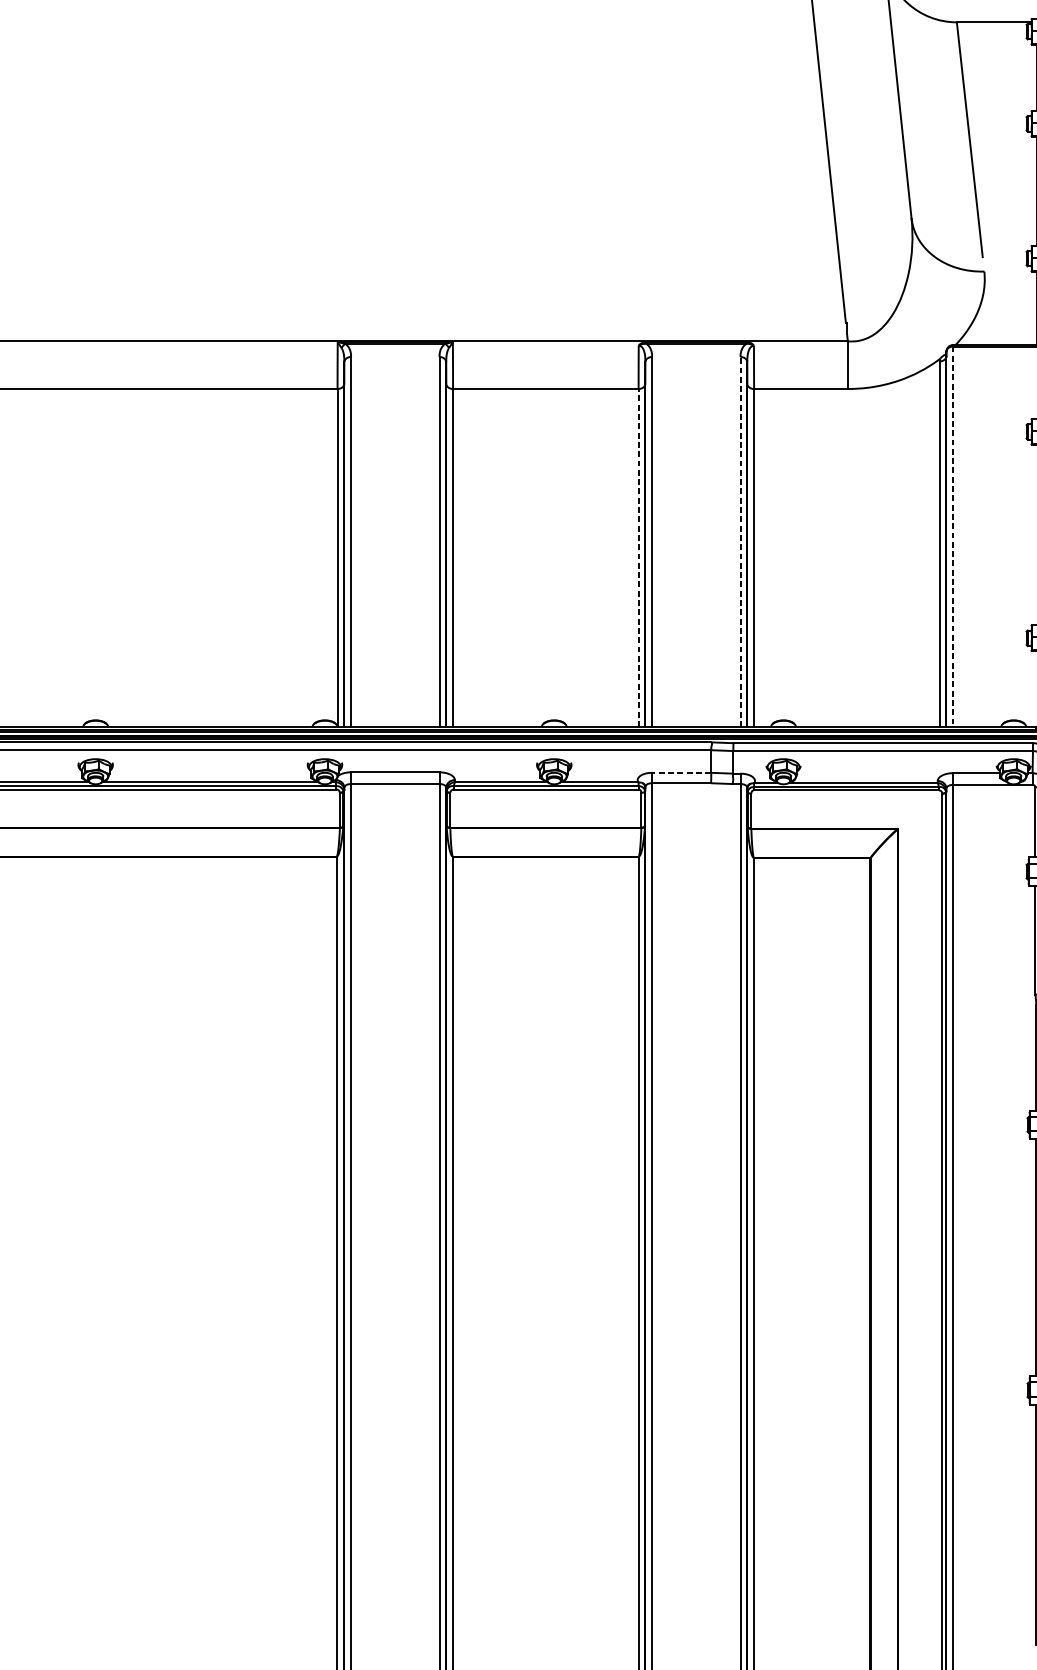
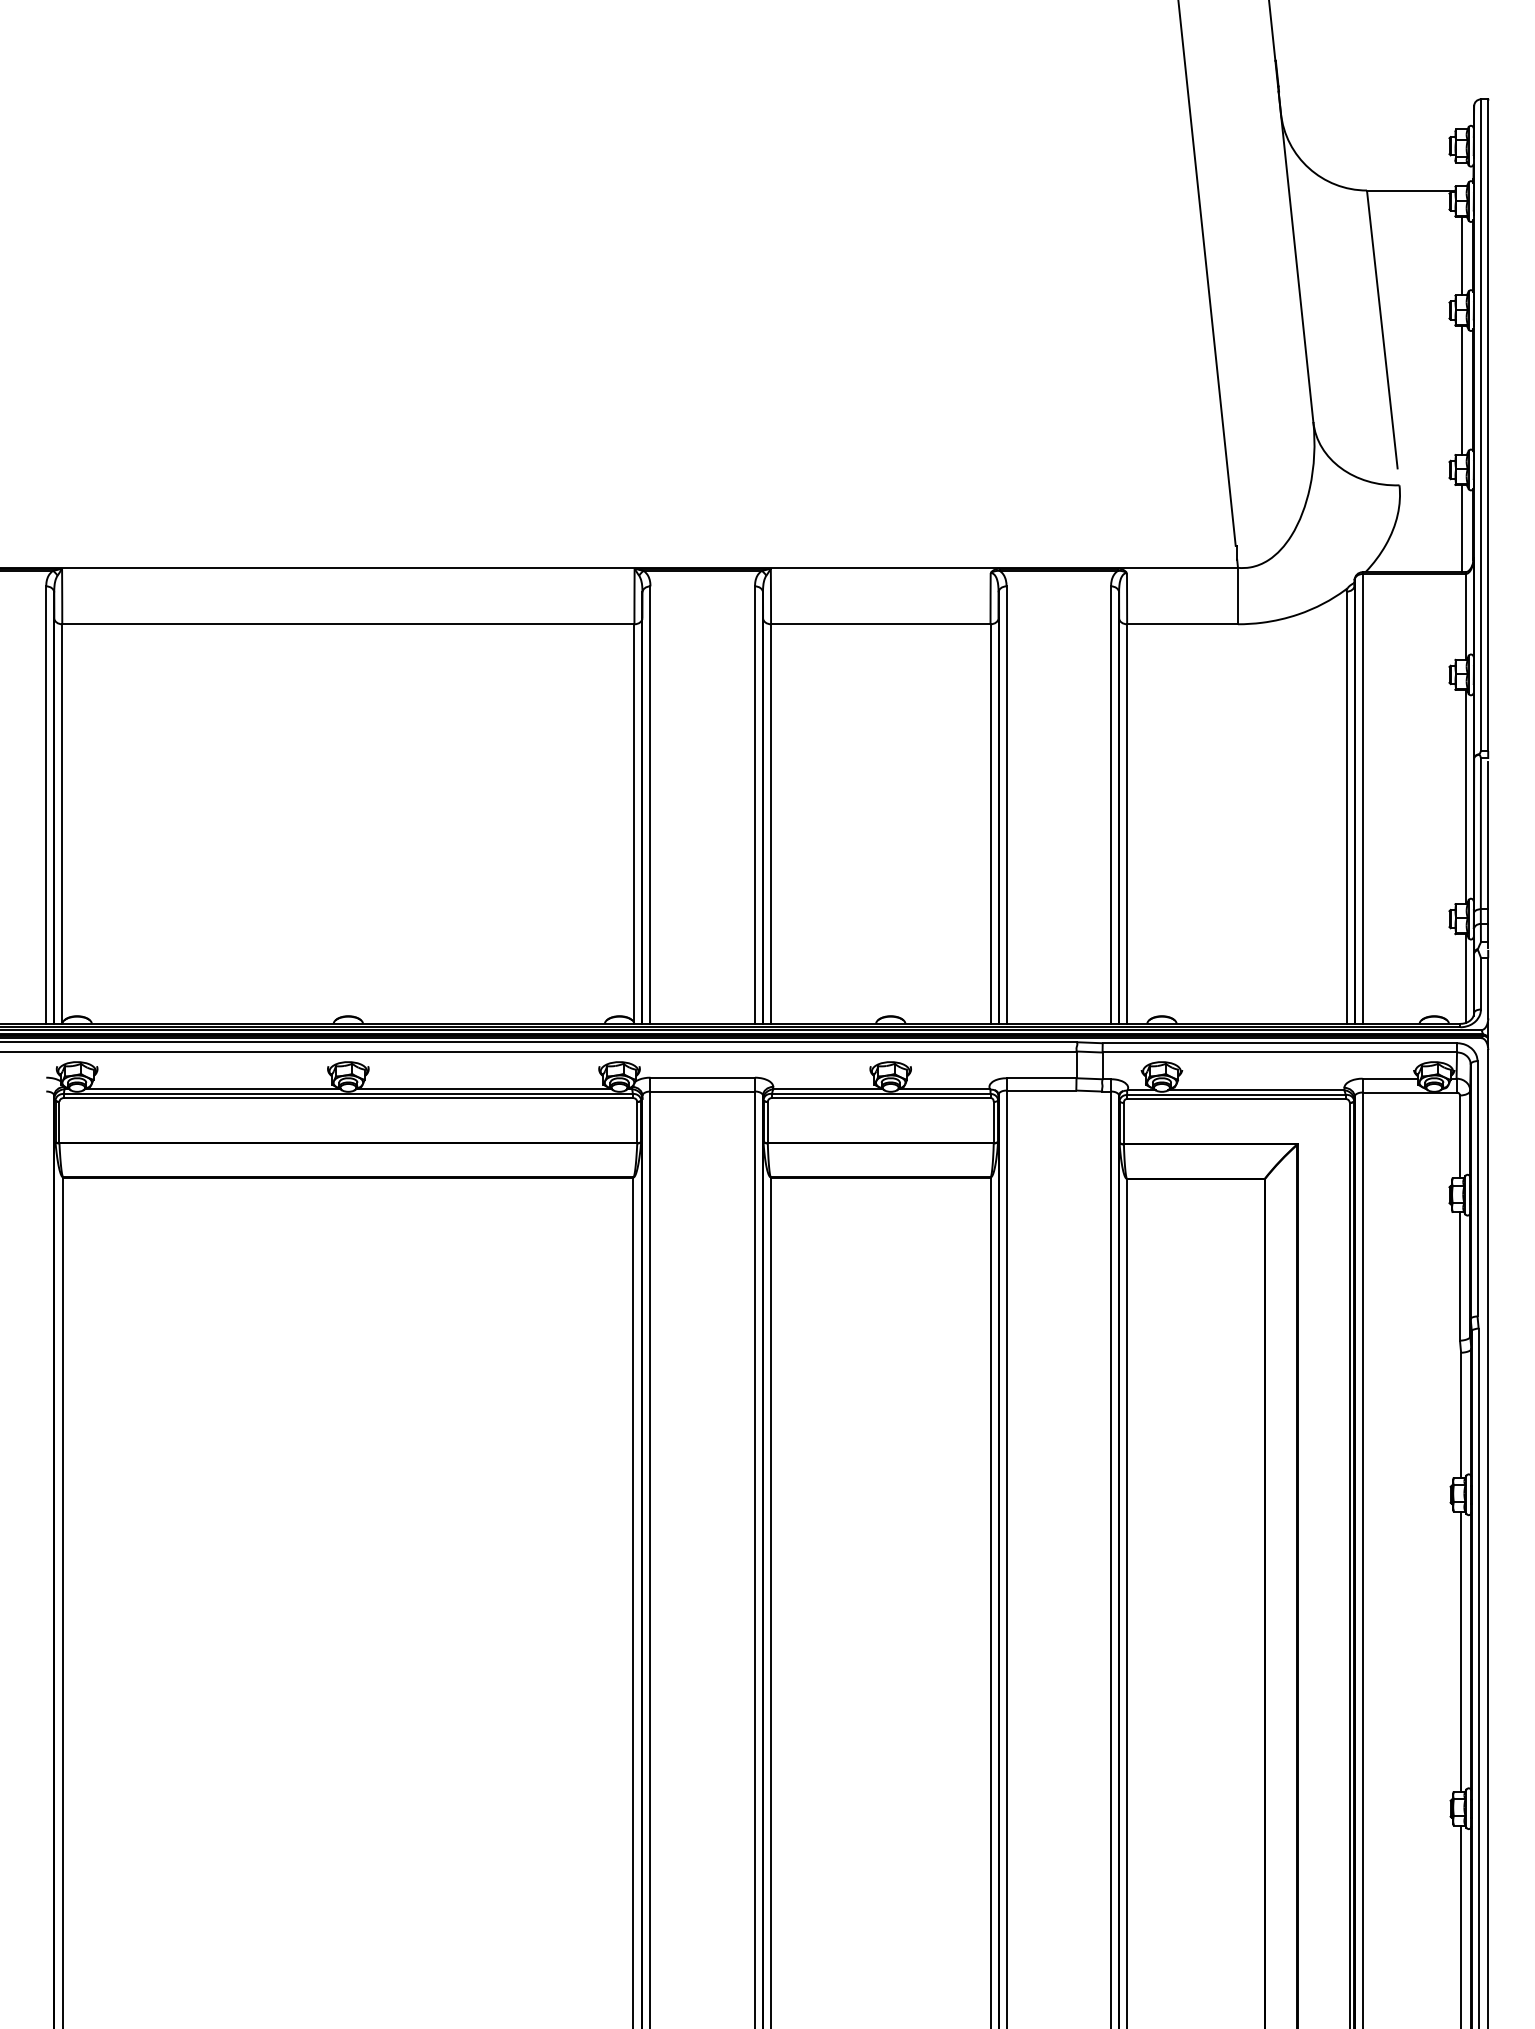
line: (953, 536) -> (1362, 798), dashed -> solid
line: (740, 542) -> (1111, 805), dashed -> solid
line: (638, 558) -> (990, 824), dashed -> solid
line: (681, 773) -> (1041, 1078), dashed -> solid

